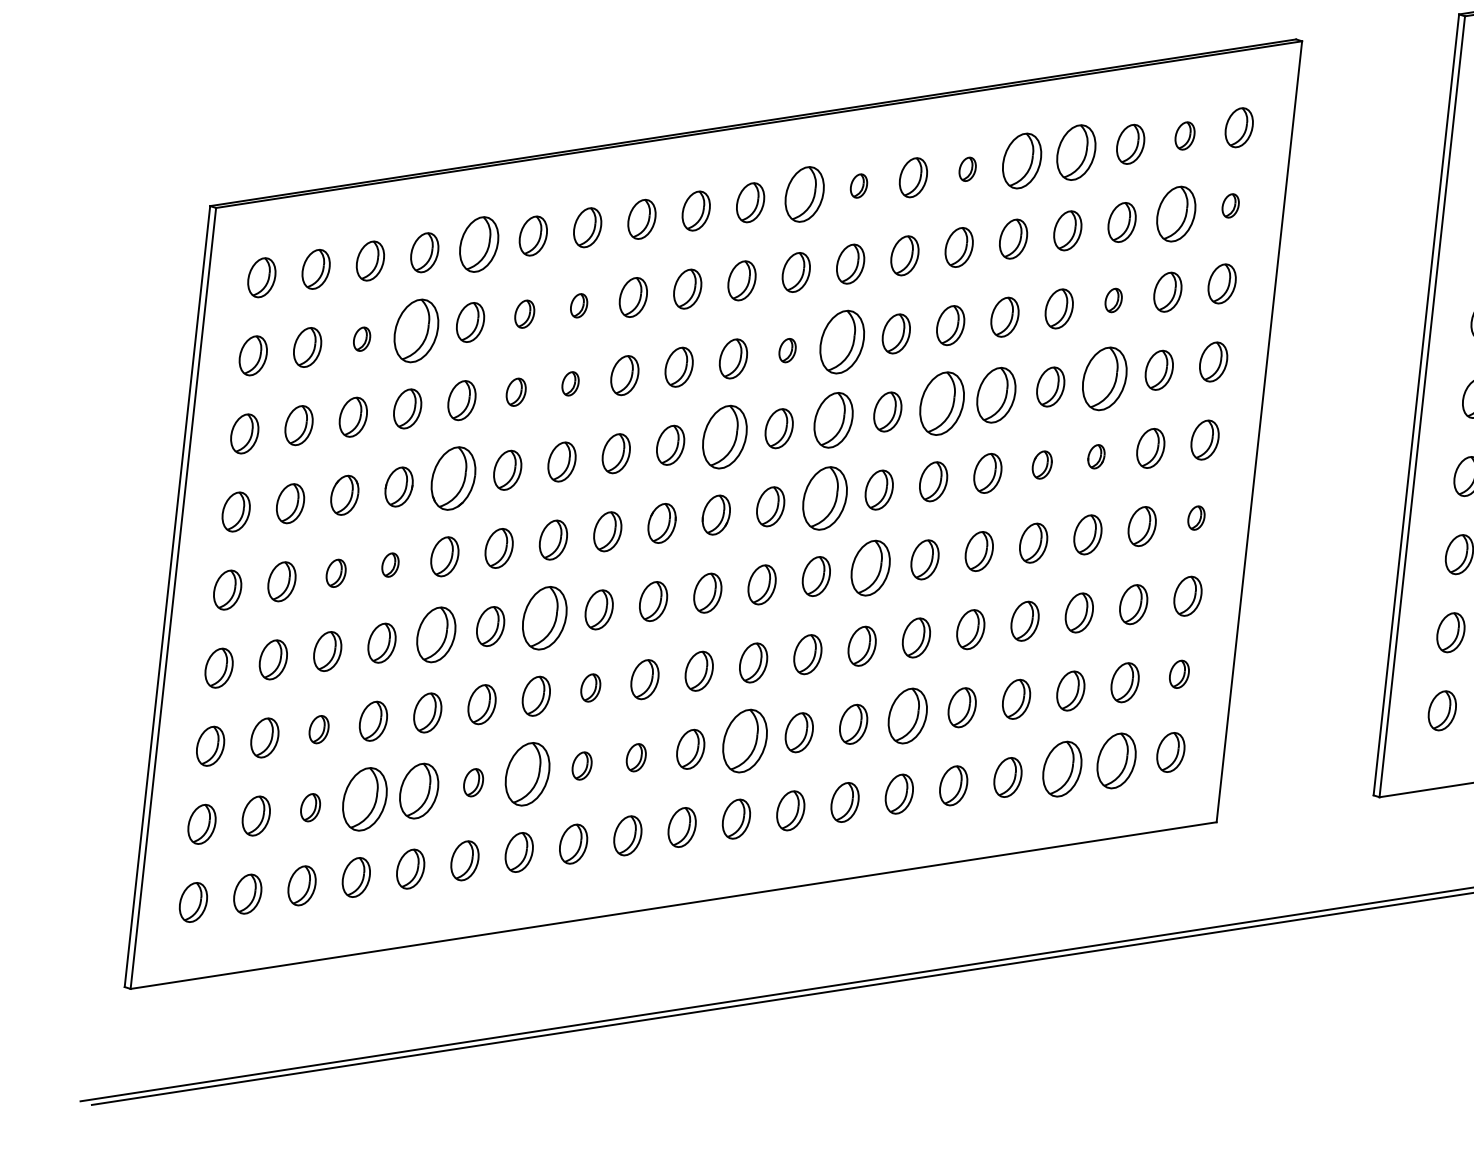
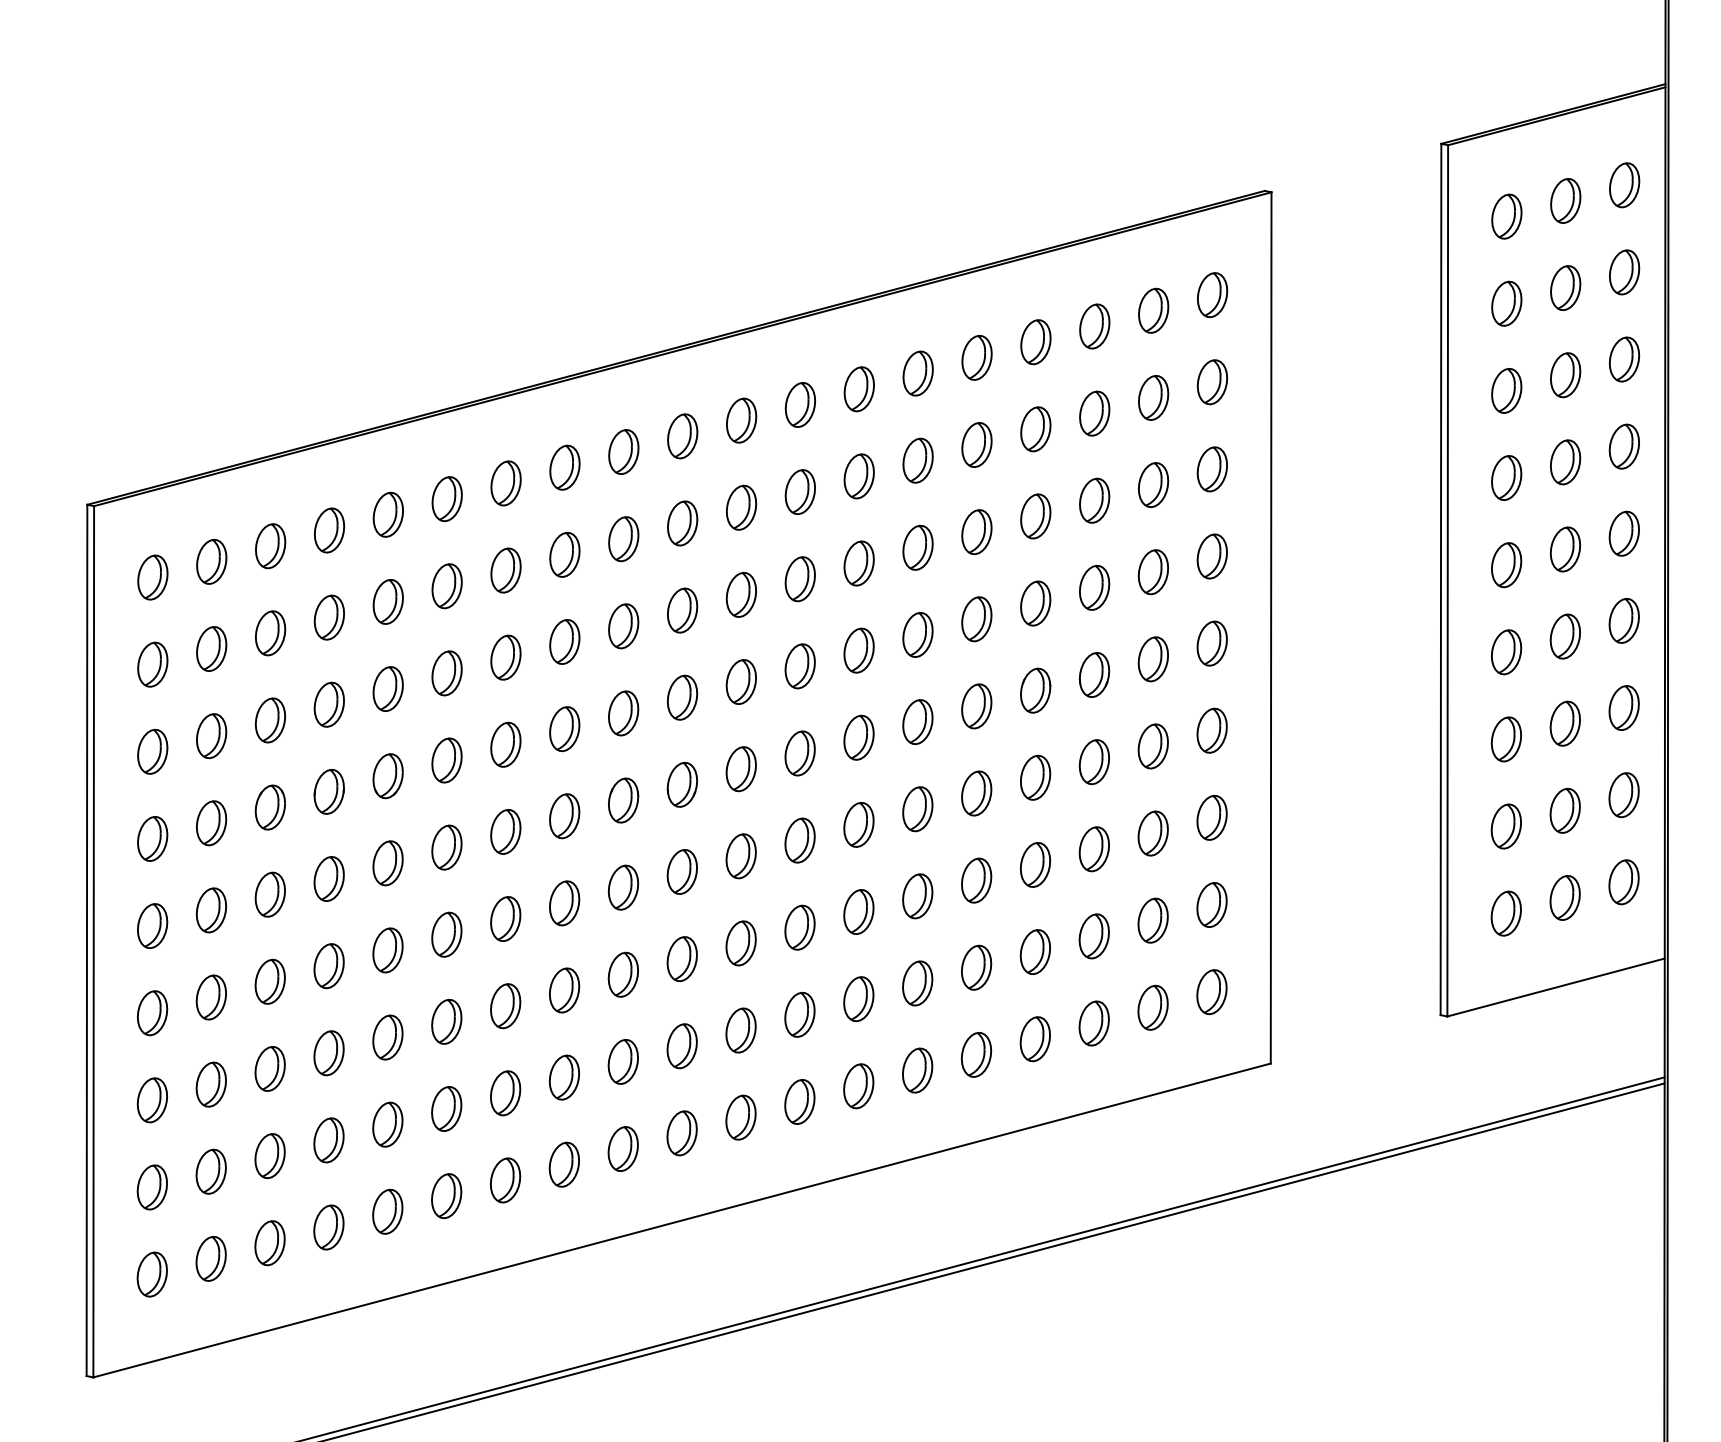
part: (1184, 135) -> (1153, 310), size x1.43
part: (1075, 152) -> (1035, 342), size x0.71
part: (1021, 160) -> (976, 357), size x0.71
part: (967, 169) -> (917, 373), size x1.67
part: (858, 185) -> (799, 404), size x1.67
part: (804, 194) -> (741, 420), size x0.71
part: (1230, 206) -> (1212, 382), size x1.67
part: (1176, 213) -> (1153, 397), size x0.71
part: (478, 244) -> (387, 514), size x0.71
part: (1113, 300) -> (1094, 500), size x1.67
part: (578, 305) -> (505, 570), size x1.67
part: (524, 314) -> (446, 586), size x1.43
part: (415, 330) -> (328, 617), size x0.62
part: (361, 339) -> (270, 633), size x1.67
part: (841, 342) -> (799, 579), size x0.62
part: (786, 350) -> (740, 594), size x1.67
part: (1104, 378) -> (1094, 587), size x0.62
part: (570, 383) -> (505, 657), size x1.67
part: (515, 392) -> (446, 673), size x1.43
part: (996, 395) -> (976, 619), size x0.71
part: (941, 403) -> (917, 634), size x0.62
part: (832, 420) -> (799, 666), size x0.71
part: (724, 436) -> (682, 697), size x0.62
part: (1096, 456) -> (1094, 674), size x1.67
part: (1042, 464) -> (1035, 690), size x1.43
part: (452, 478) -> (387, 776), size x0.62
part: (824, 498) -> (799, 753), size x0.62
part: (1195, 517) -> (1211, 730), size x1.67
part: (389, 564) -> (328, 878), size x1.67
part: (870, 567) -> (858, 824), size x0.71
part: (335, 573) -> (269, 894), size x1.43
part: (544, 617) -> (505, 918), size x0.62
part: (435, 634) -> (387, 950), size x0.71
part: (1178, 673) -> (1211, 904), size x1.43
part: (590, 687) -> (564, 990), size x1.43
part: (907, 716) -> (917, 983), size x0.71
part: (318, 729) -> (269, 1068), size x1.43
part: (744, 740) -> (740, 1030), size x0.62
part: (635, 757) -> (622, 1061), size x1.43
part: (1116, 760) -> (1152, 1007), size x0.71
part: (582, 765) -> (564, 1077), size x1.43
part: (1061, 769) -> (1093, 1023), size x0.71
part: (527, 774) -> (505, 1093), size x0.62
part: (473, 782) -> (446, 1108), size x1.43
part: (418, 790) -> (387, 1124), size x0.71
part: (364, 799) -> (328, 1140), size x0.62
part: (310, 807) -> (269, 1155), size x1.43

